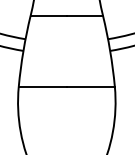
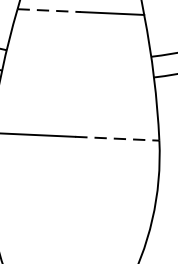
line: (49, 15) -> (50, 10), solid -> dashed
line: (91, 86) -> (118, 138), solid -> dashed

